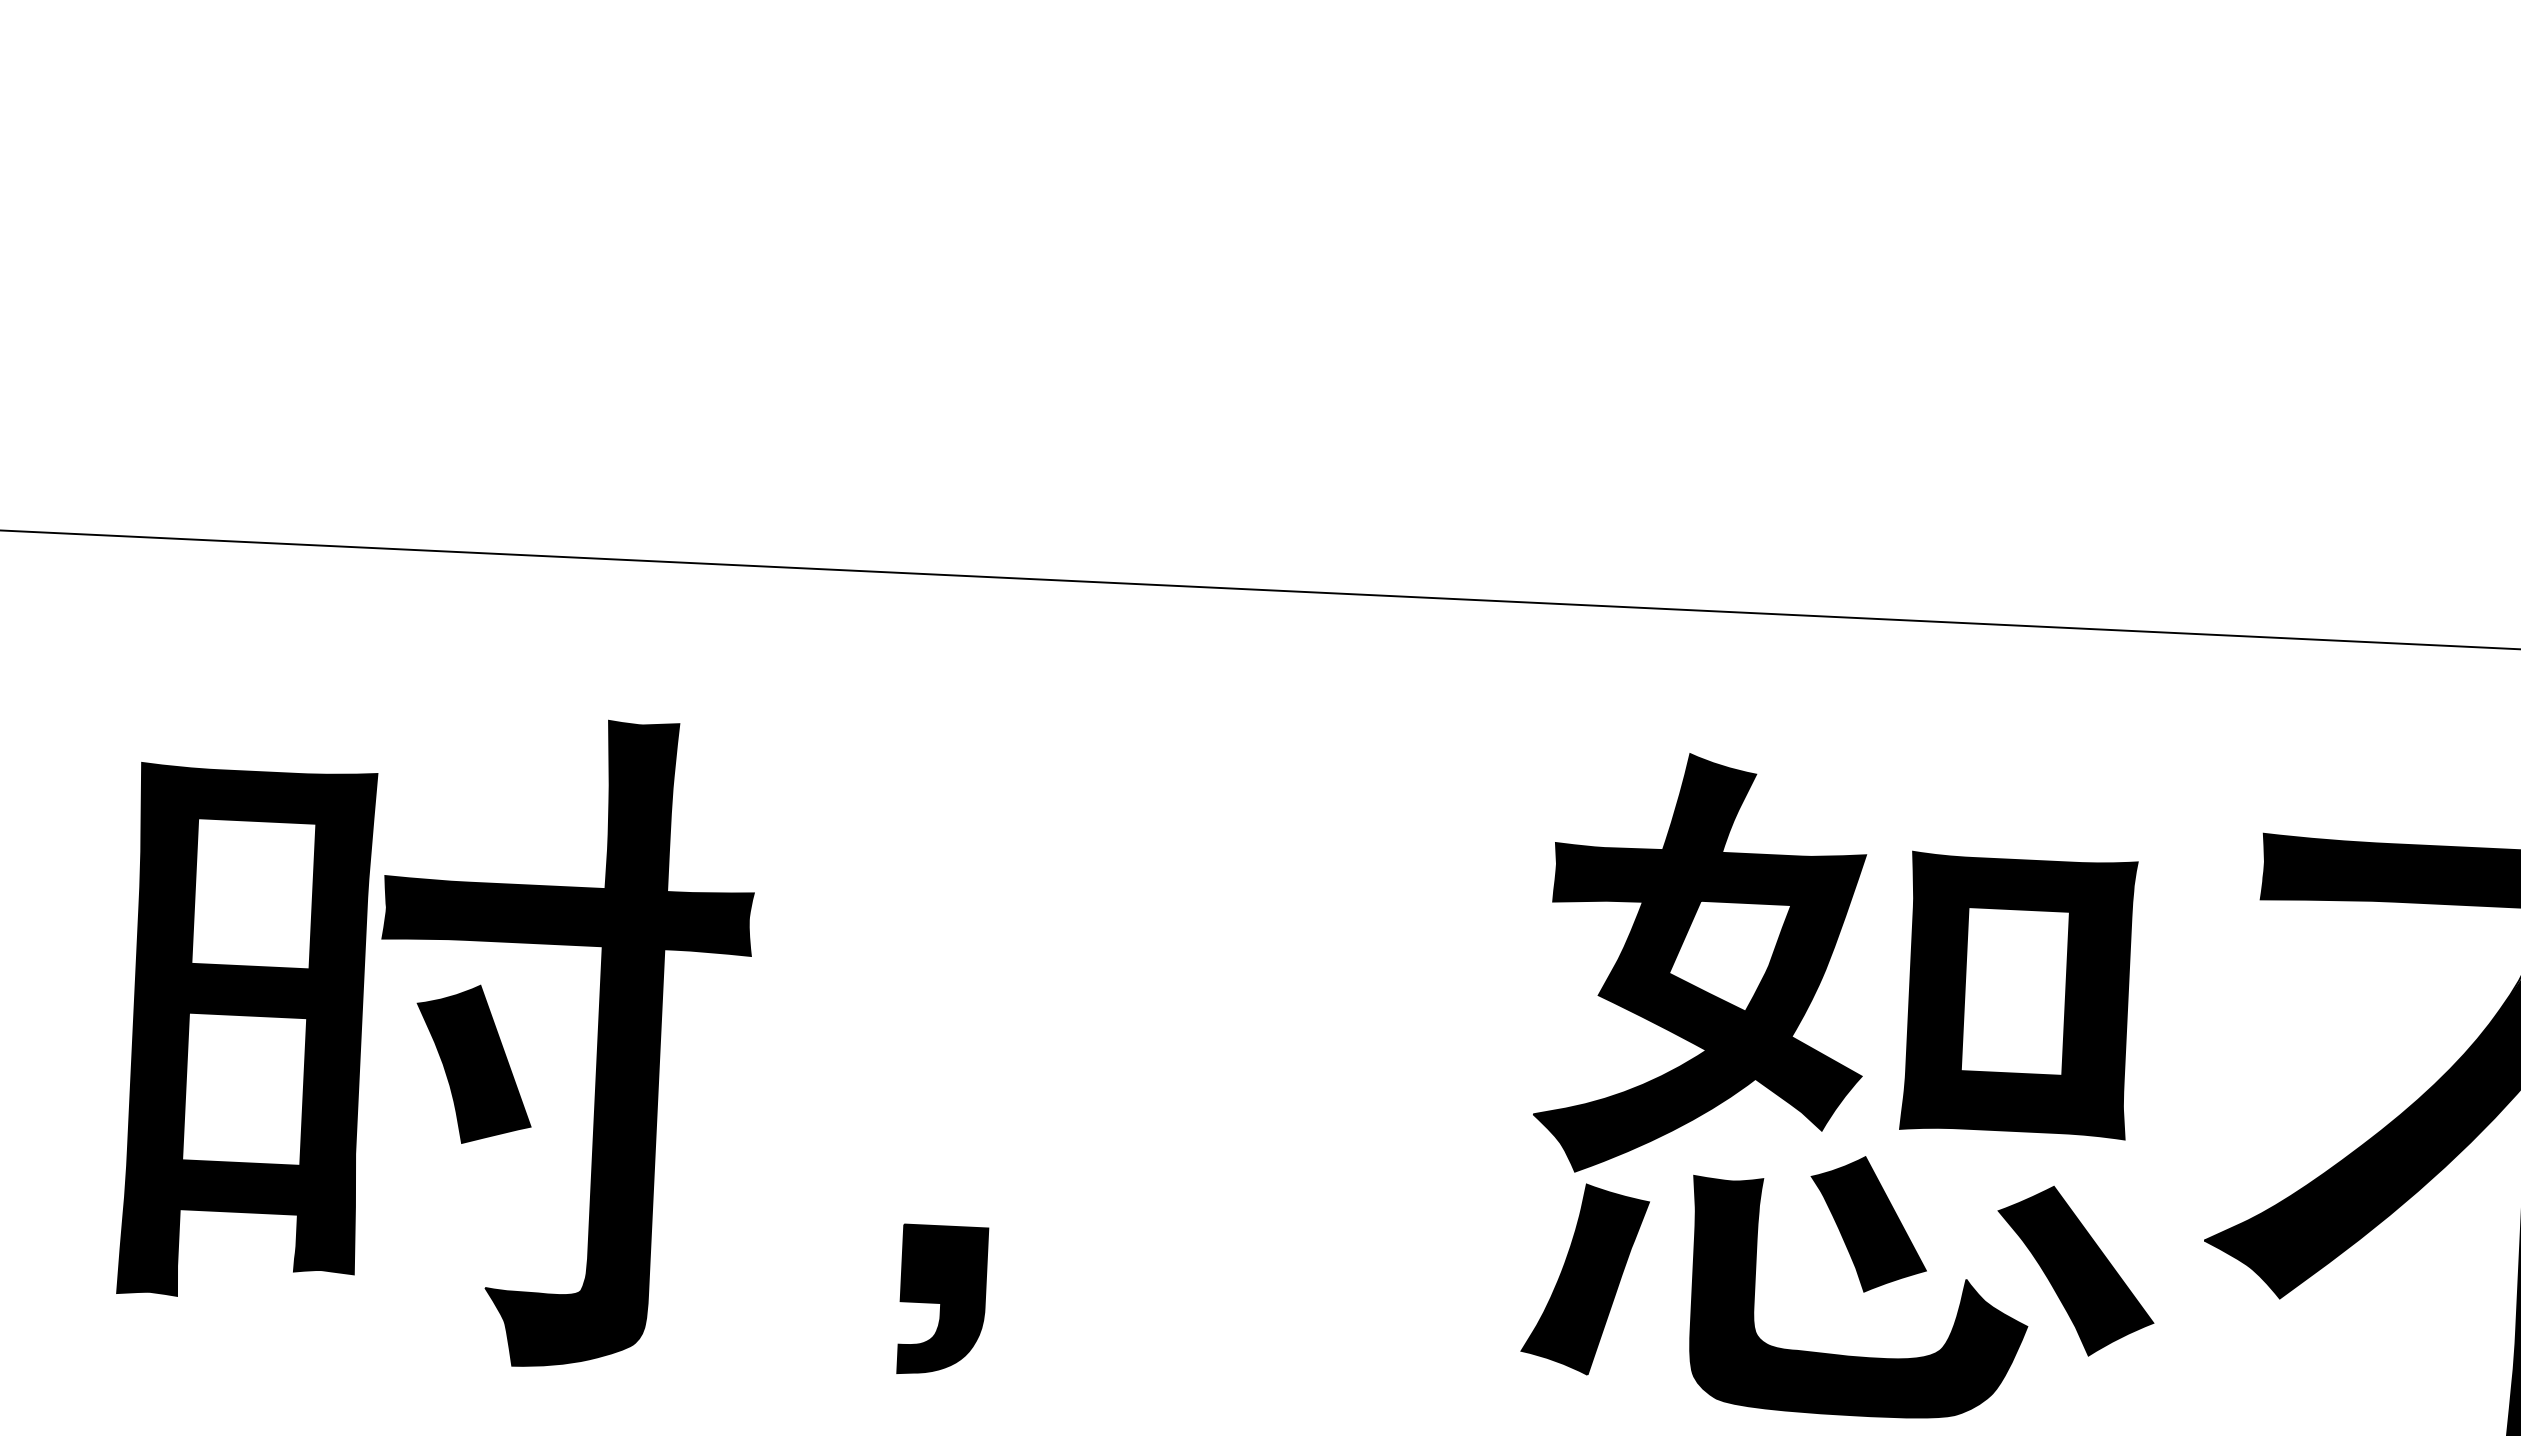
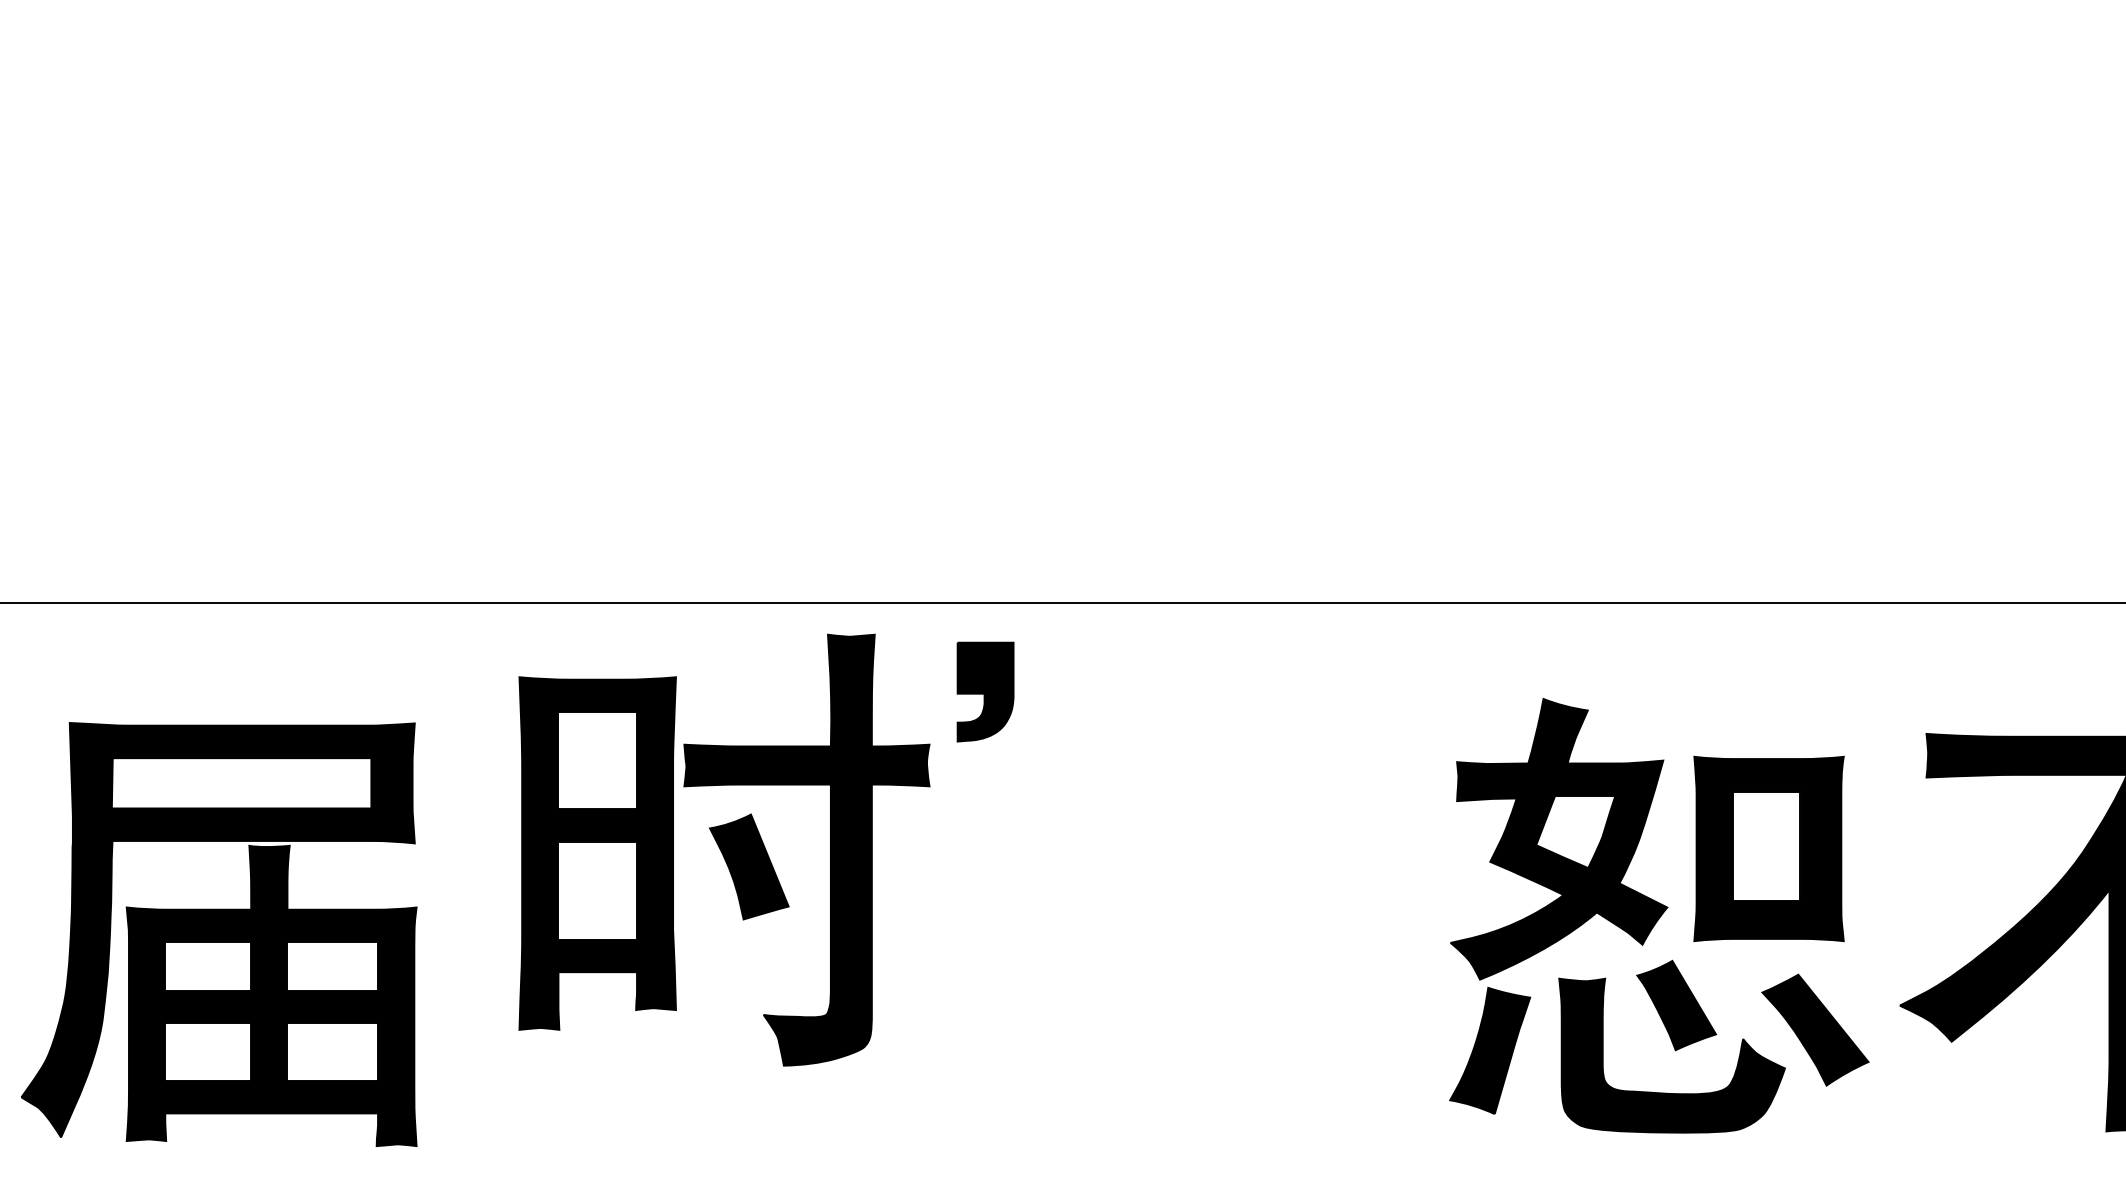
part: (438, 1036) -> (724, 849), moved
part: (942, 1299) -> (985, 691), moved

